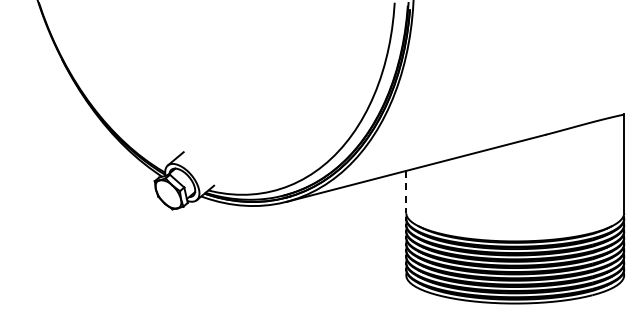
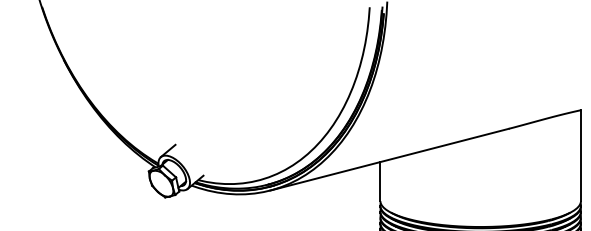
line: (406, 192) -> (380, 181), dashed -> solid

